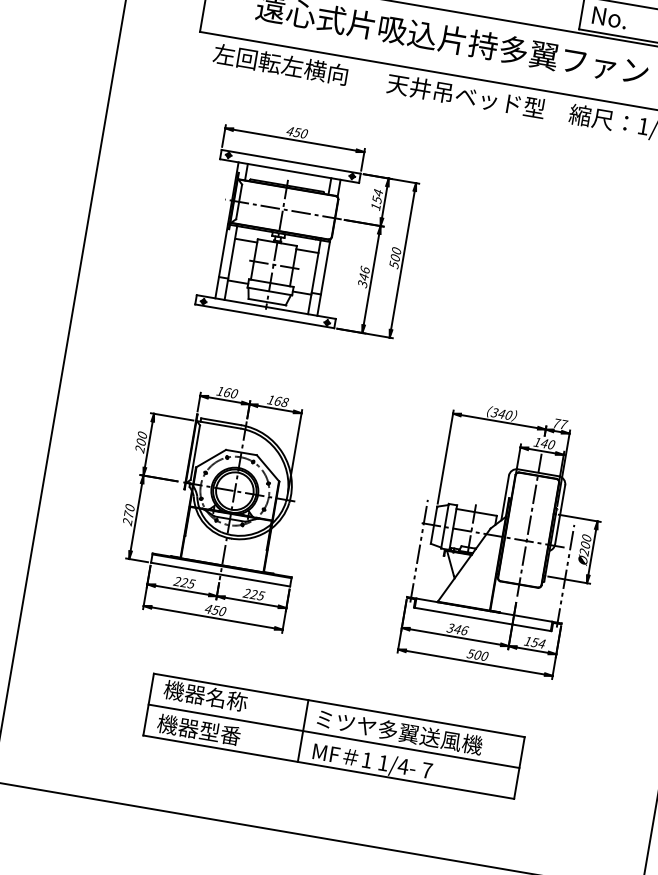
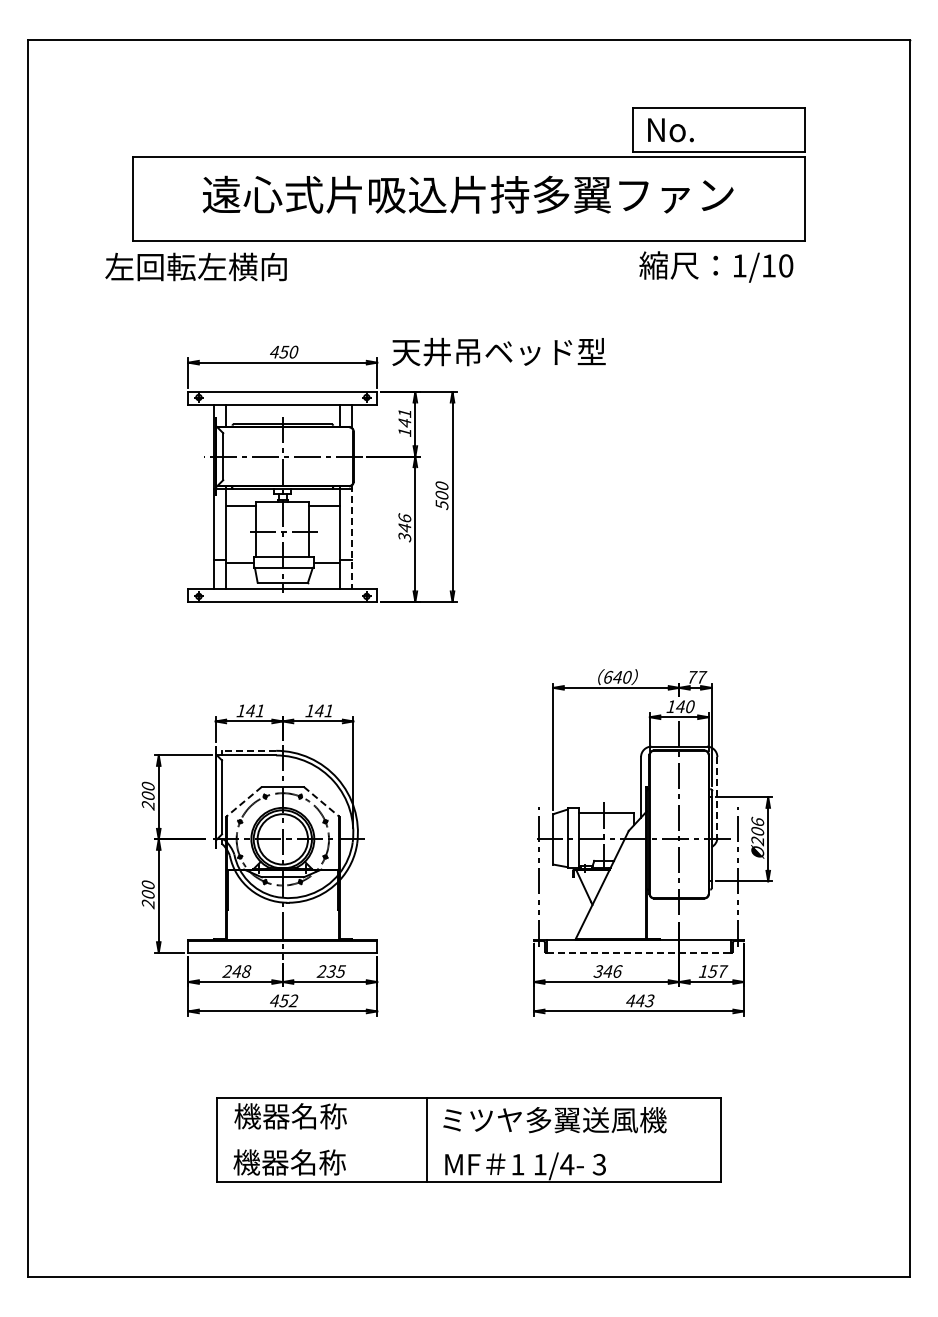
text: (280, 64) -> (195, 266), moved
text: (465, 95) -> (498, 351), moved
text: (377, 196) -> (404, 418), 154 -> 141
line: (324, 277) -> (352, 537), solid -> dashed
text: (230, 392) -> (254, 710), 160 -> 141
text: (281, 401) -> (323, 710), 168 -> 141
text: (495, 412) -> (608, 676), 340 -> 640
line: (220, 421) -> (248, 750), solid -> dashed
line: (210, 459) -> (243, 802), solid -> dashed
line: (268, 469) -> (322, 802), solid -> dashed
text: (128, 514) -> (147, 893), 270 -> 200
line: (560, 515) -> (717, 797), solid -> dashed
text: (586, 537) -> (757, 821), Ø200 -> Ø206
text: (187, 583) -> (241, 971), 225 -> 248
text: (254, 594) -> (331, 971), 225 -> 235
text: (222, 611) -> (293, 1000), 450 -> 452
line: (483, 619) -> (639, 952), solid -> dashed
text: (541, 643) -> (722, 971), 154 -> 157
text: (477, 654) -> (639, 1000), 500 -> 443
text: (220, 733) -> (318, 1162), 機器型番 -> 機器名称
line: (333, 736) -> (468, 1140), removed
text: (427, 770) -> (599, 1164), 7 -> 3

